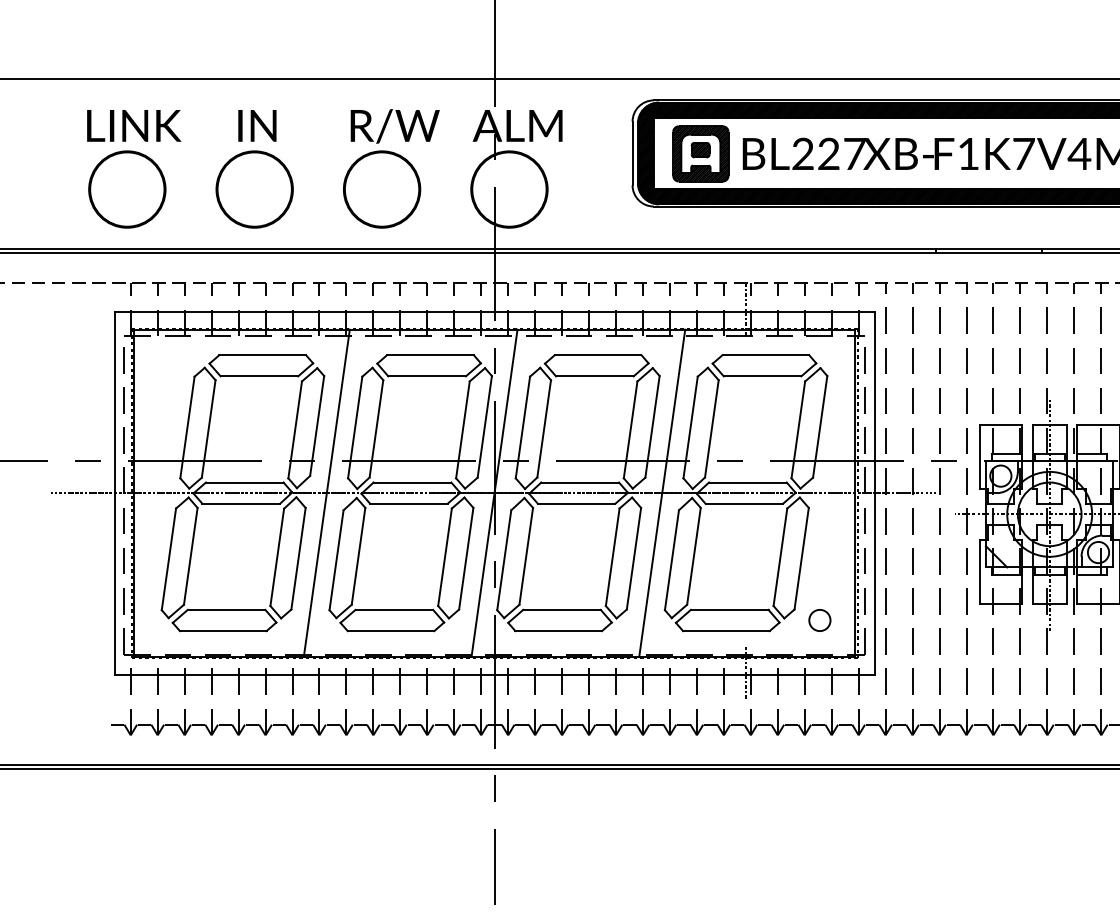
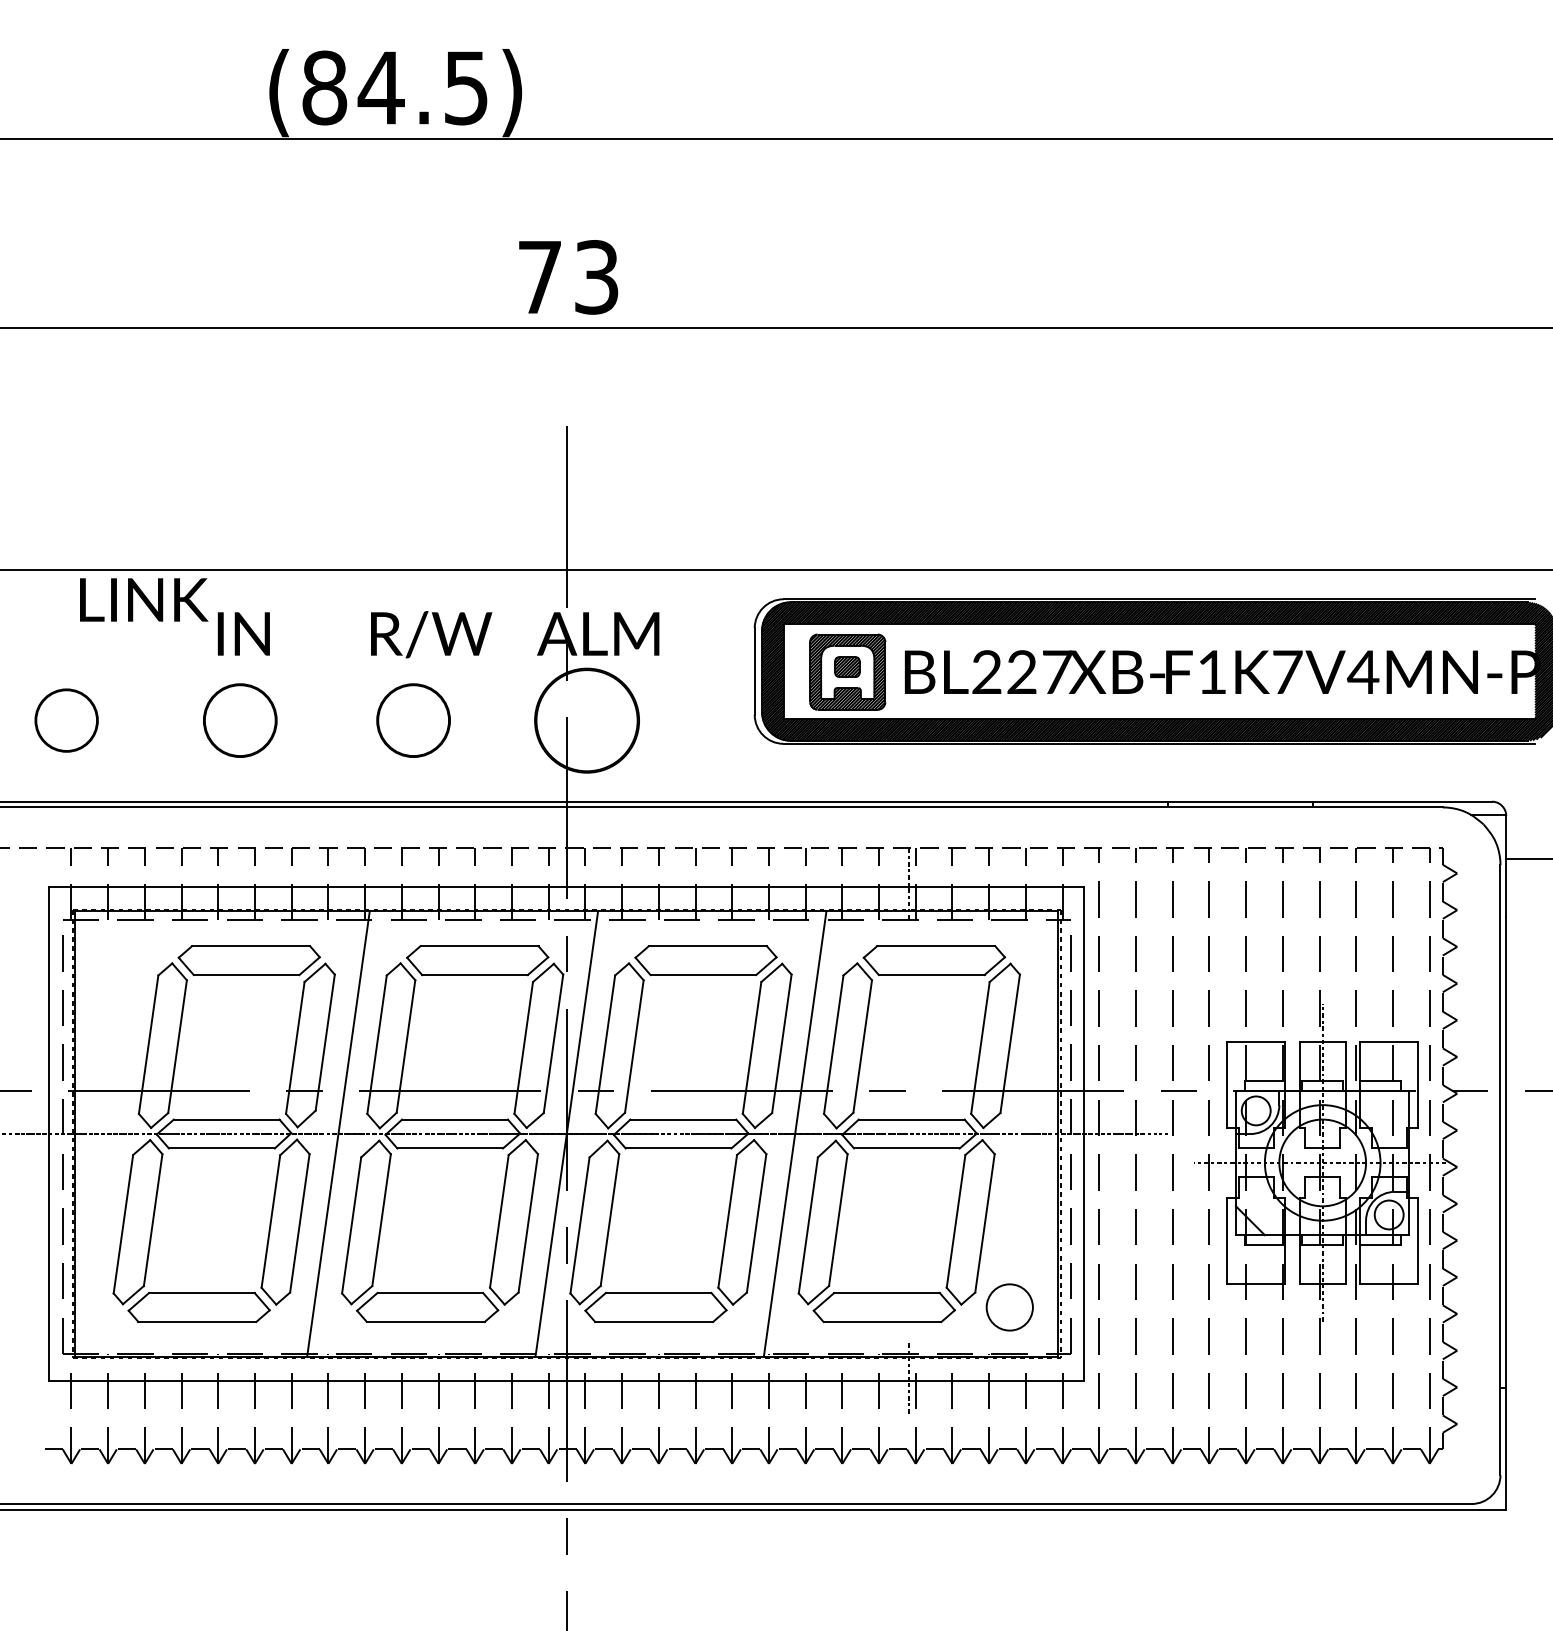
text: (134, 125) -> (144, 599), moved
part: (127, 189) -> (66, 720), size x0.6
part: (254, 189) -> (240, 720), size x0.7
part: (381, 189) -> (413, 720), size x0.7
circle: (819, 620) -> (1009, 1307), size x1.6

